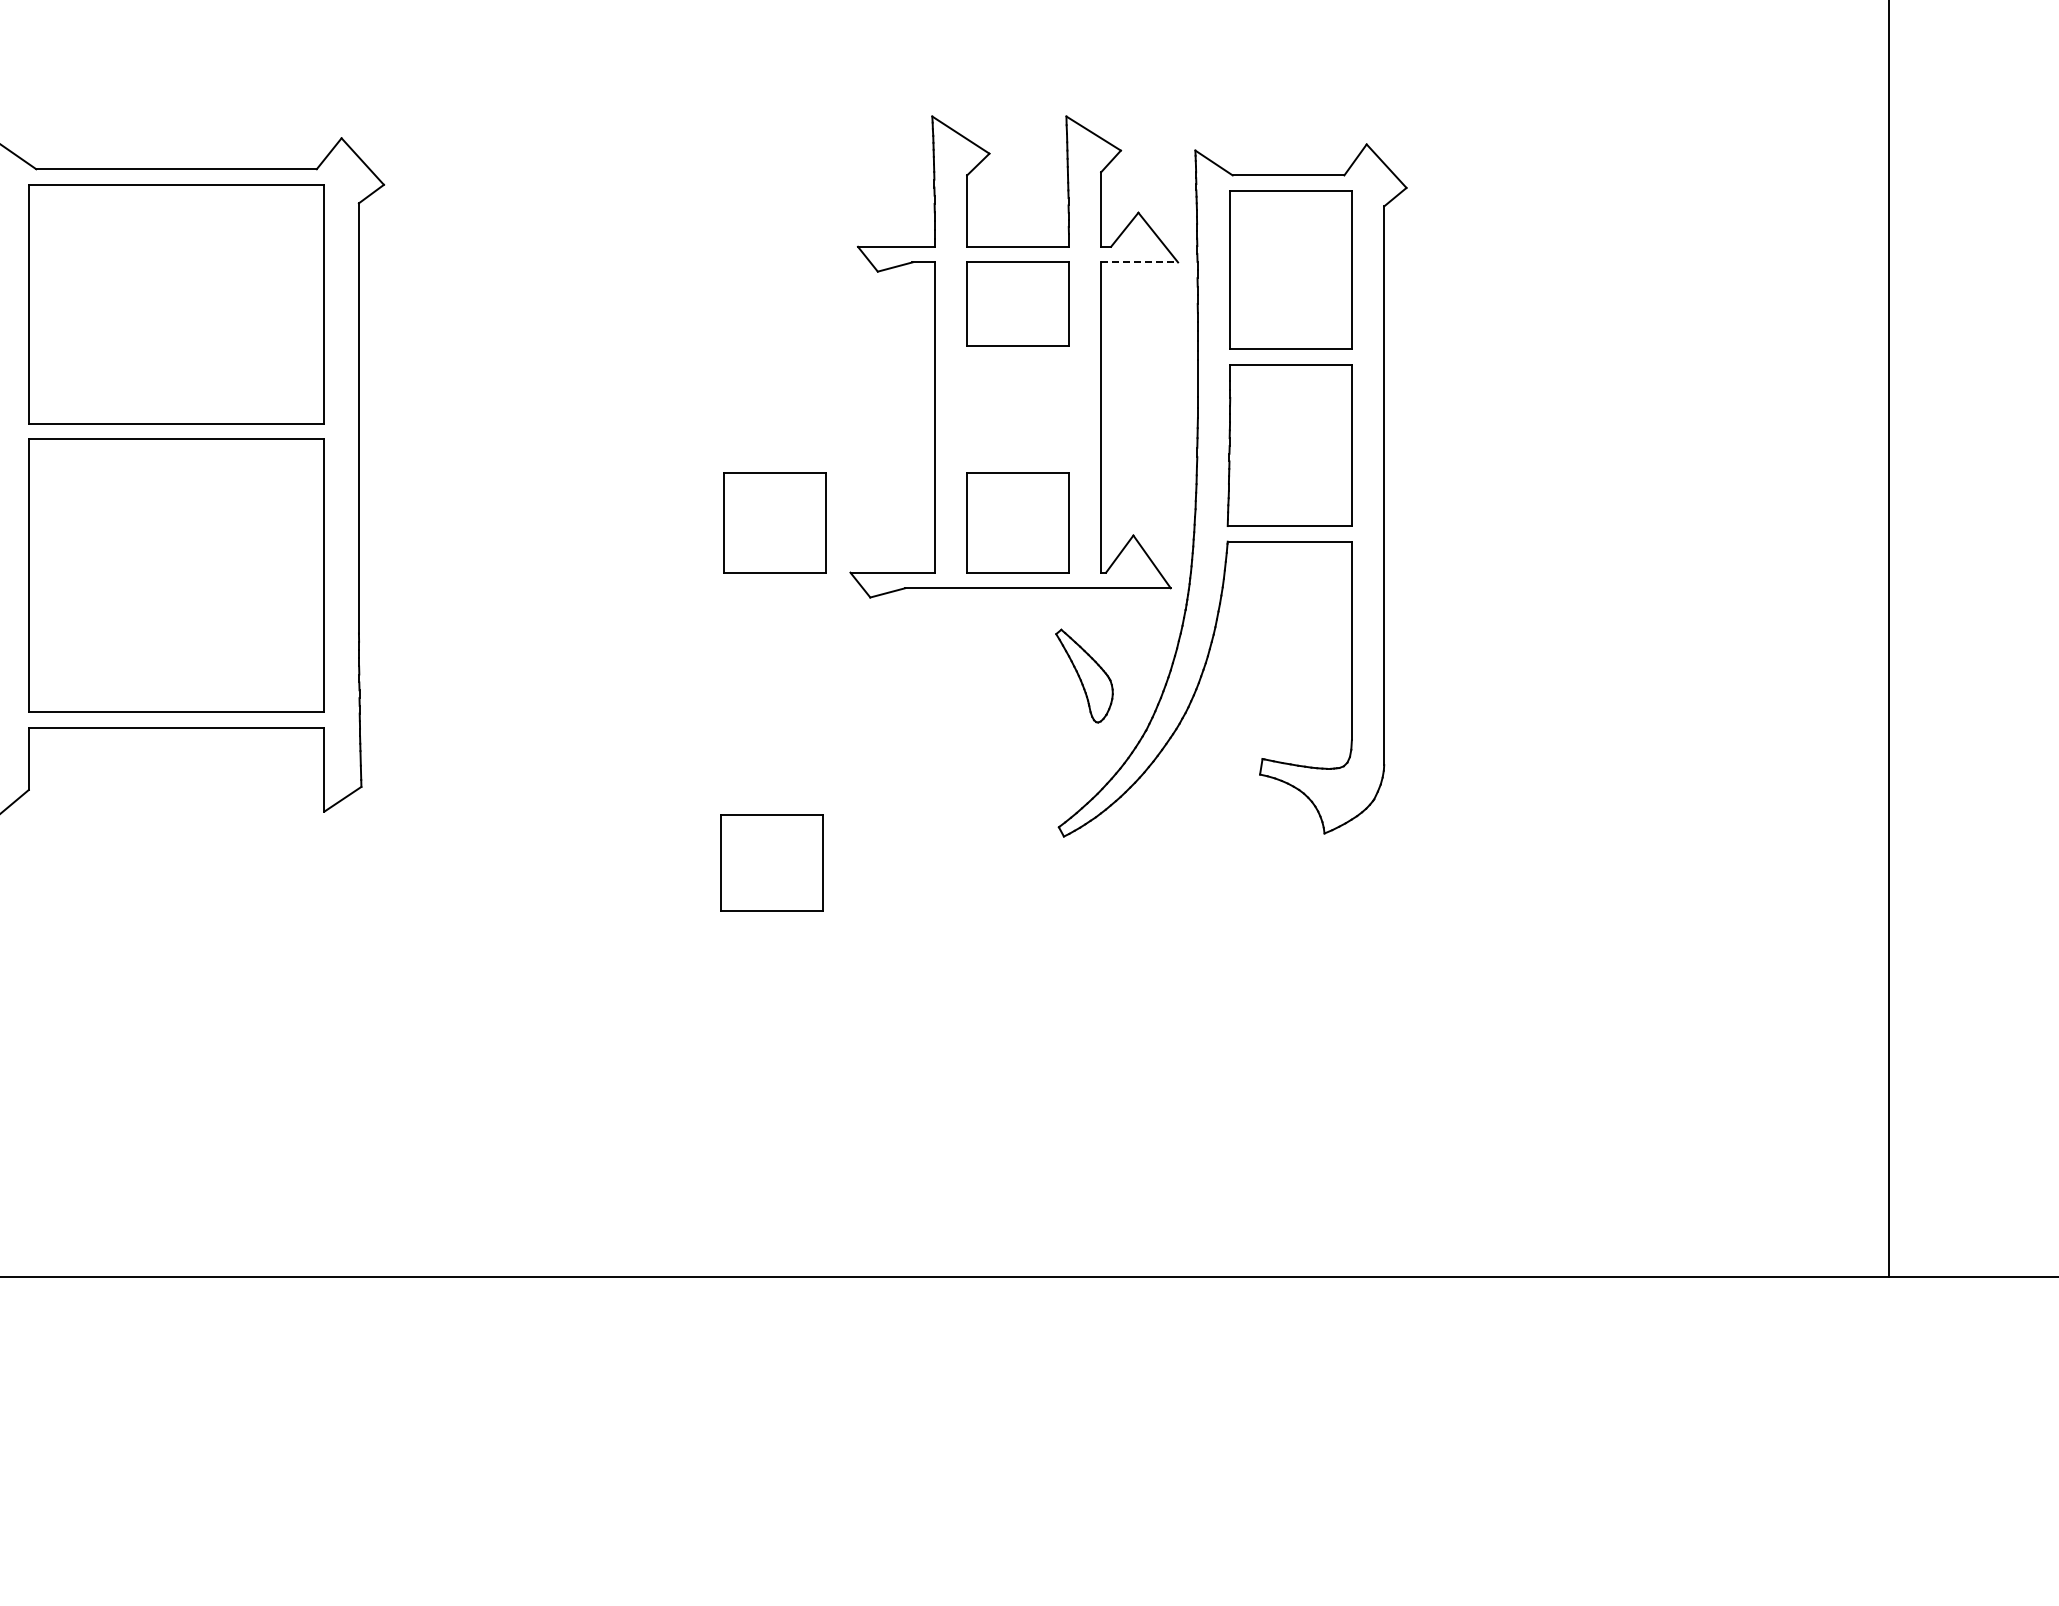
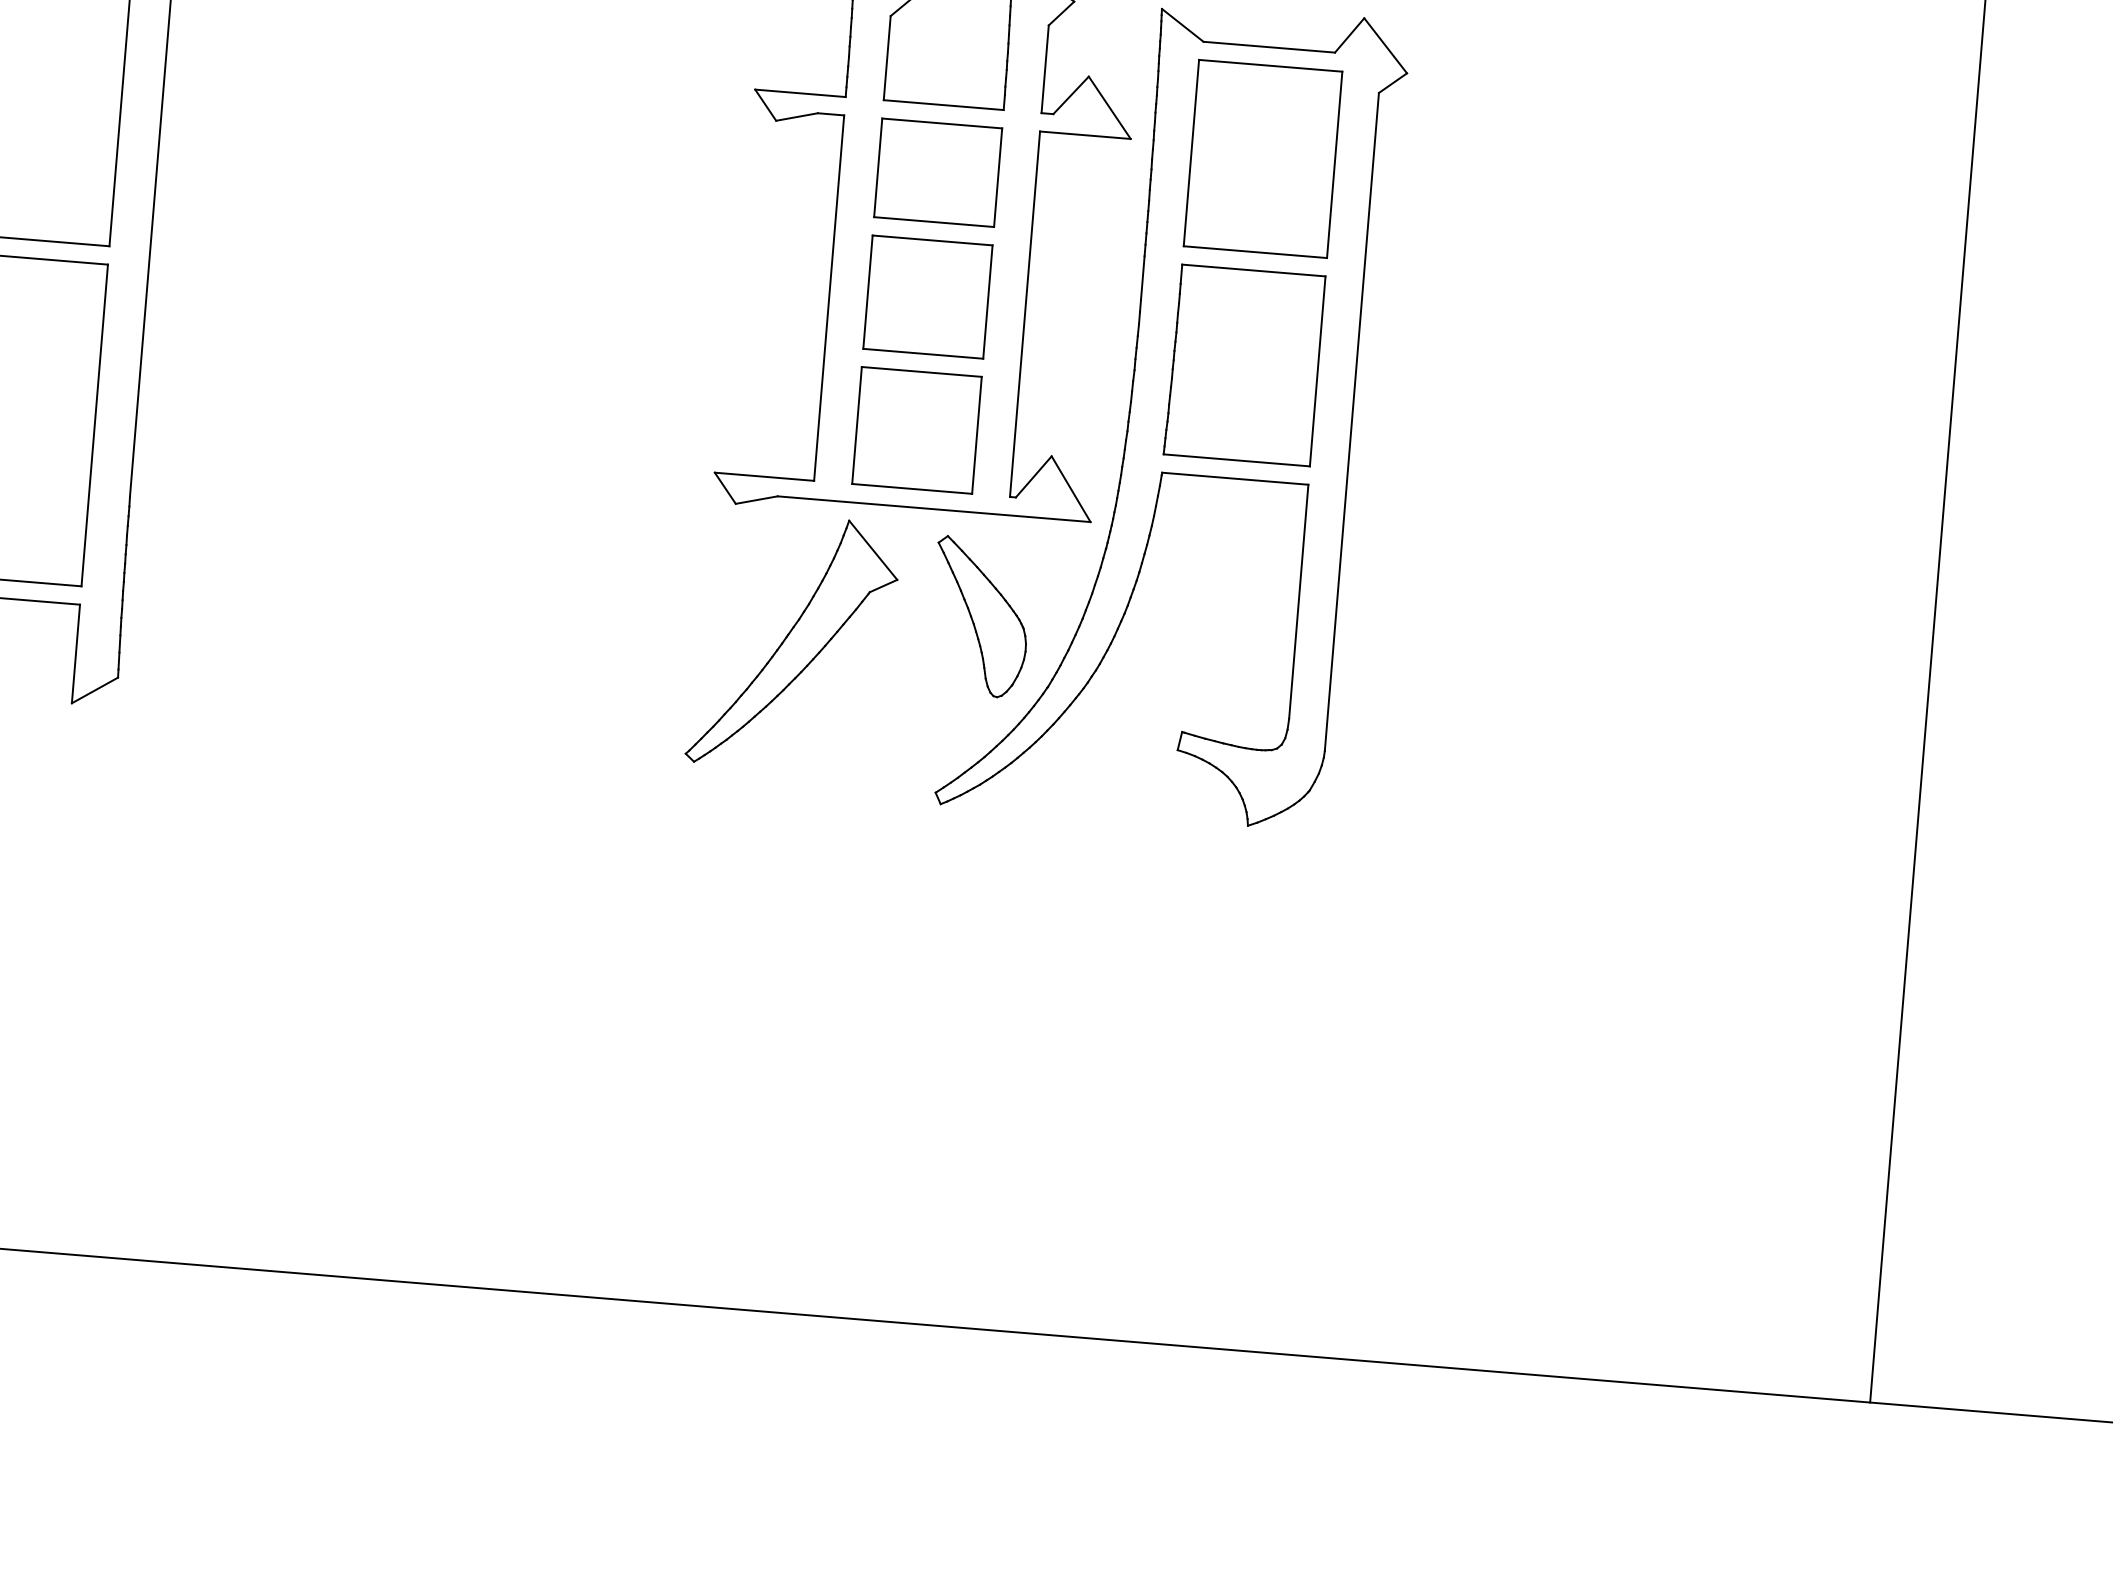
line: (1140, 262) -> (1086, 135), dashed -> solid
part: (774, 522) -> (630, 406), removed
part: (1084, 675) -> (980, 616), size x1.43
part: (928, 710) -> (793, 642), added
part: (771, 862) -> (927, 296), moved

